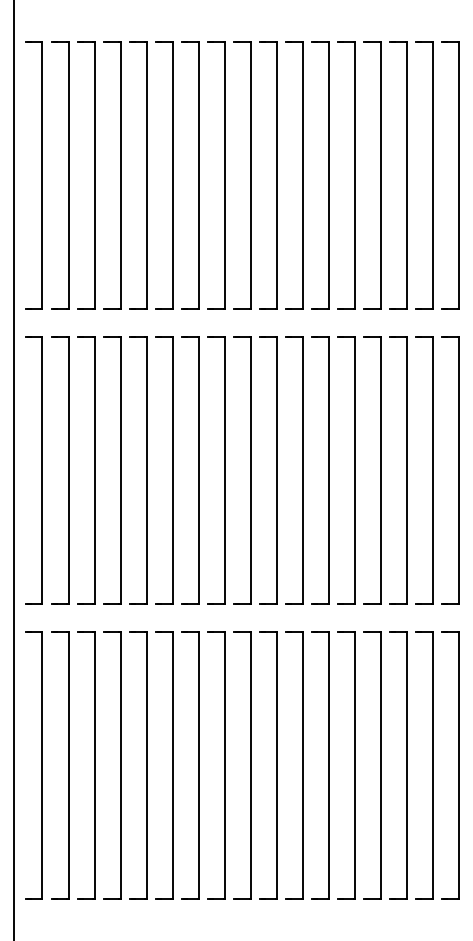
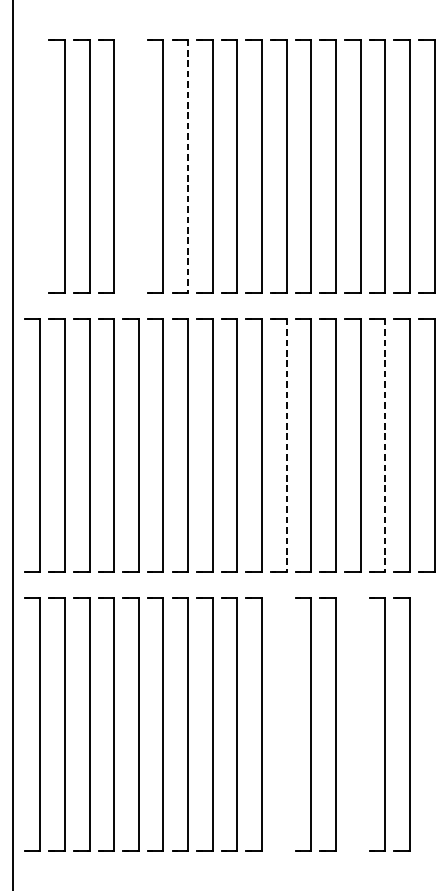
part: (41, 175) -> (39, 166), removed
part: (146, 175) -> (138, 166), removed
line: (198, 175) -> (188, 166), solid -> dashed
line: (302, 470) -> (286, 445), solid -> dashed
line: (406, 470) -> (385, 445), solid -> dashed
part: (302, 765) -> (286, 724), removed
part: (380, 765) -> (360, 724), removed
part: (458, 765) -> (434, 724), removed

